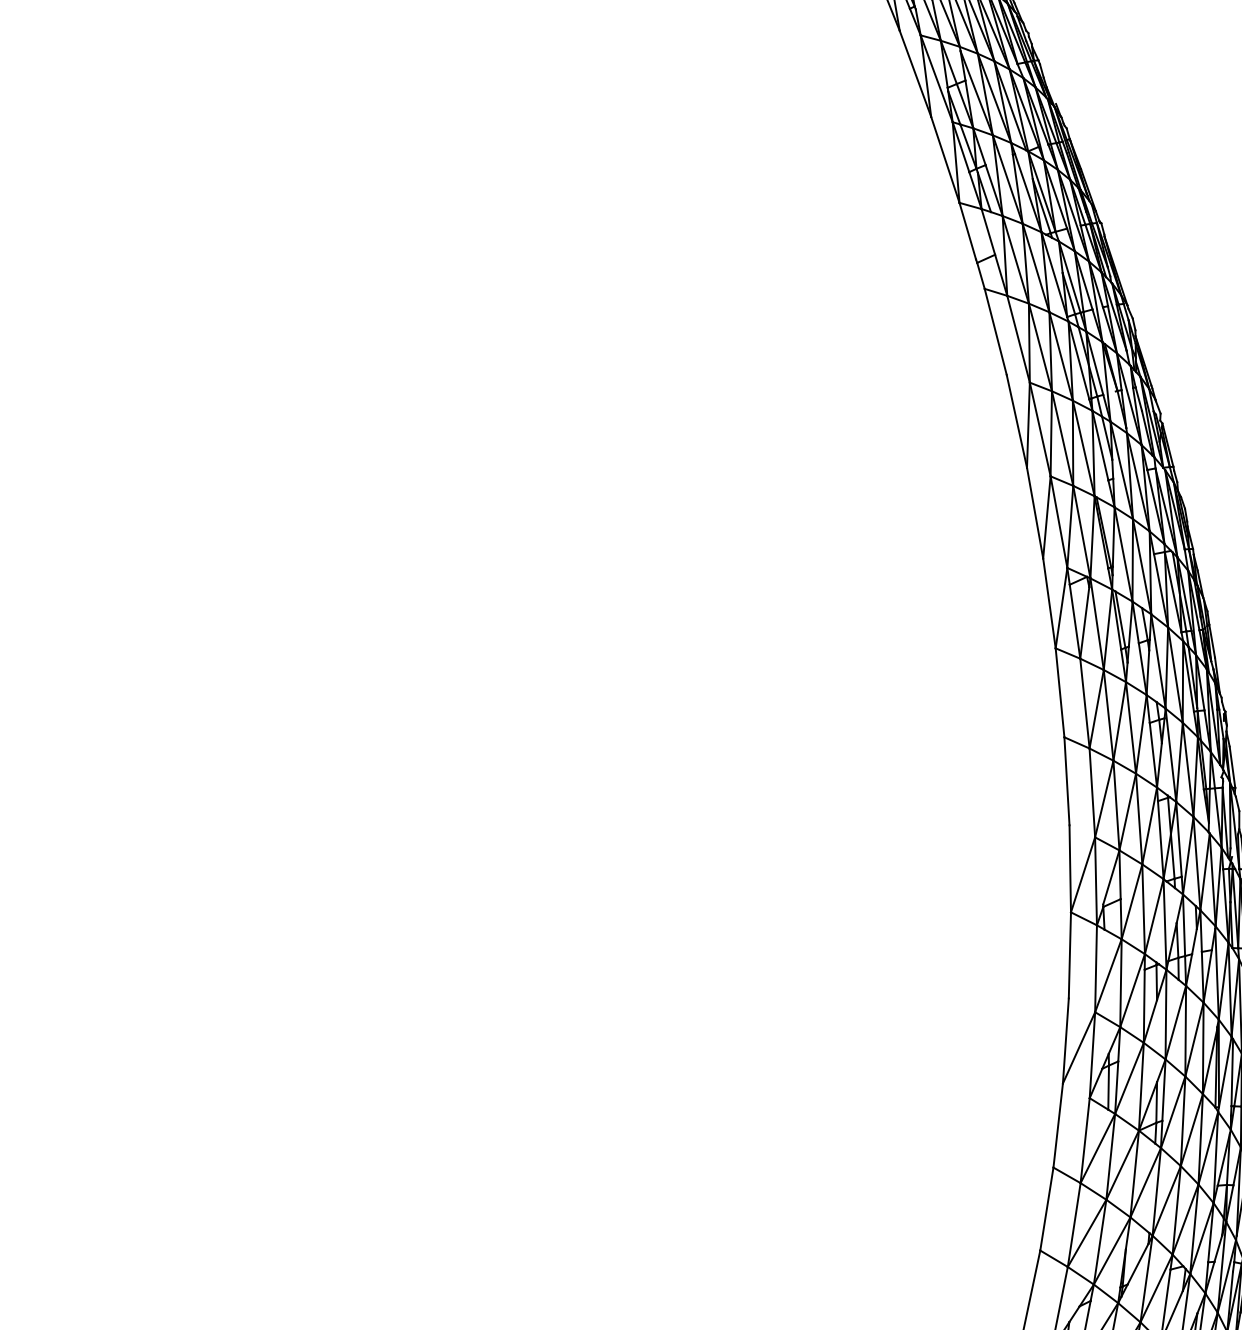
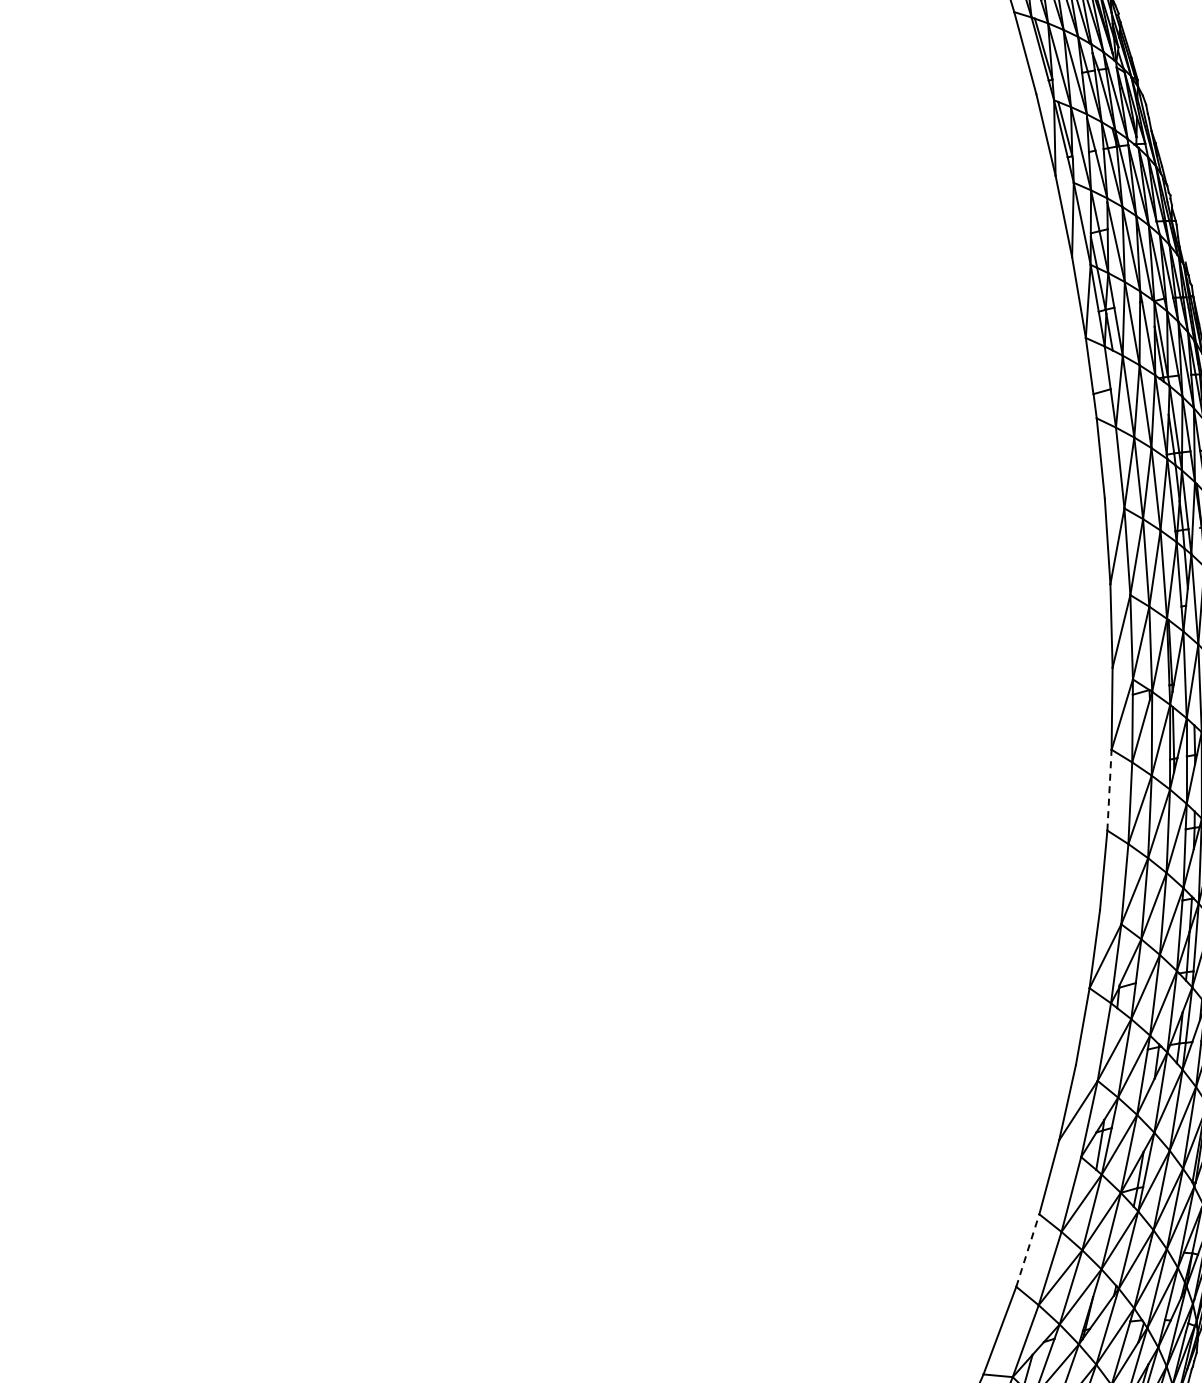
line: (1059, 692) -> (1109, 789), solid -> dashed
line: (1046, 1209) -> (1027, 1250), solid -> dashed

